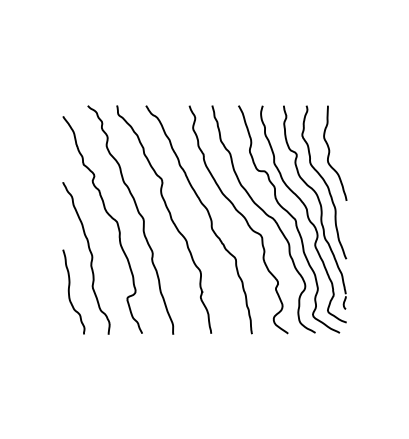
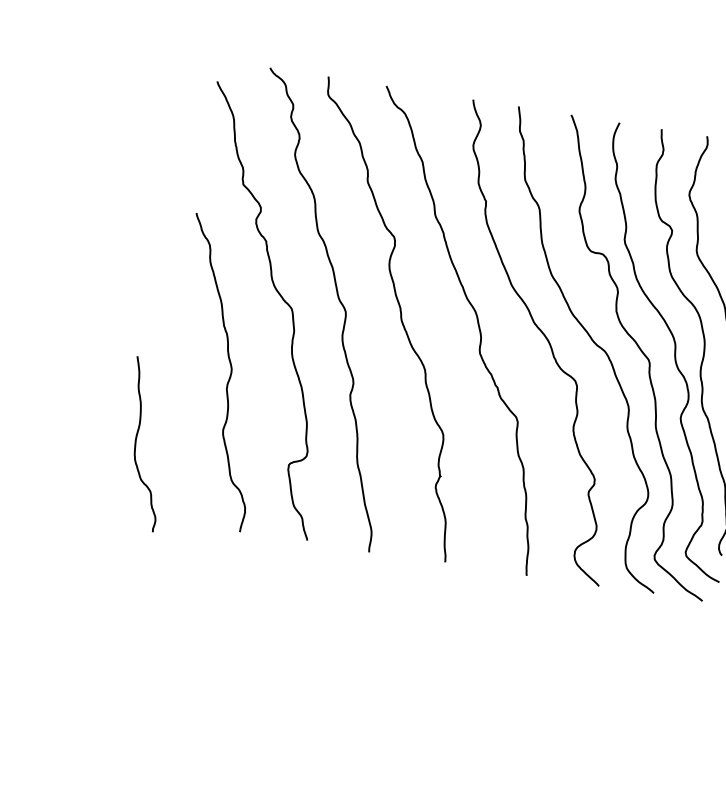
curve: (69, 291) -> (137, 441), moved

